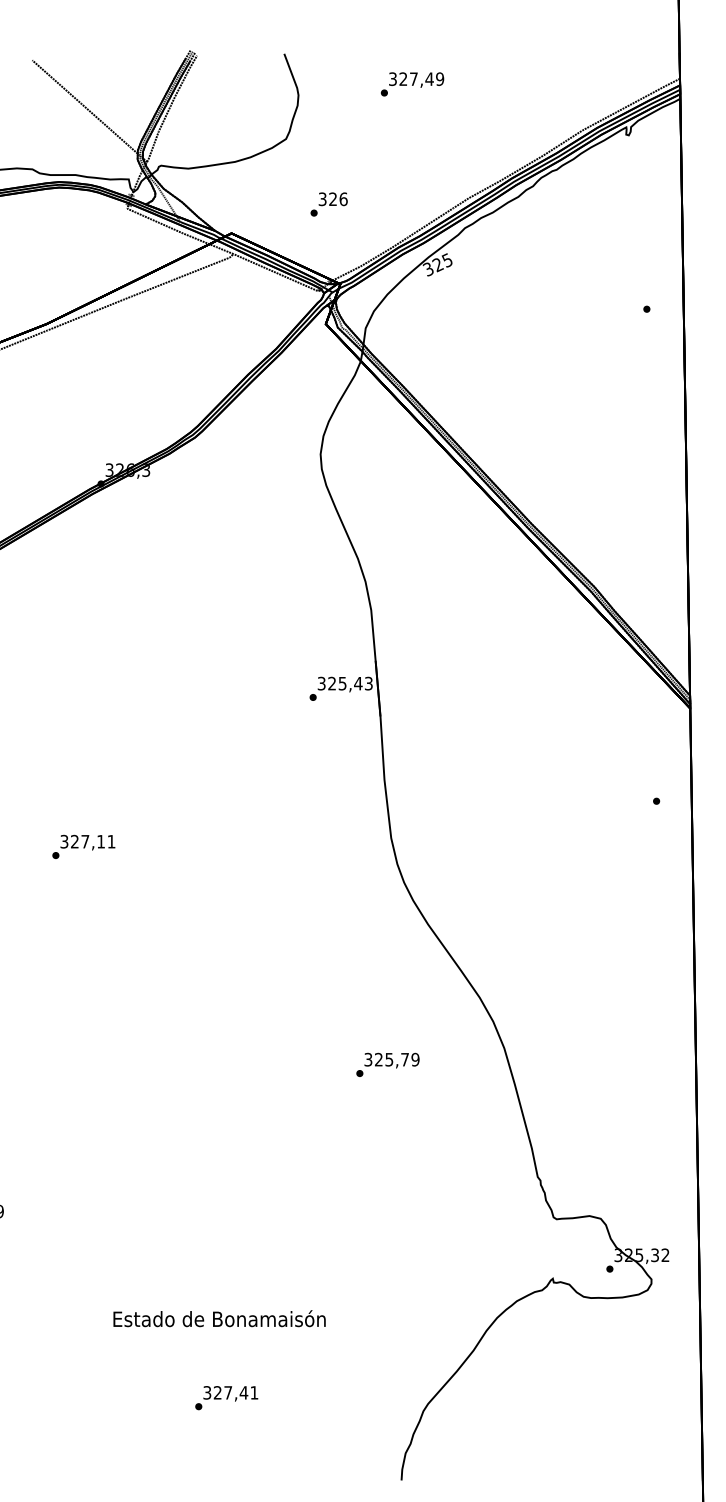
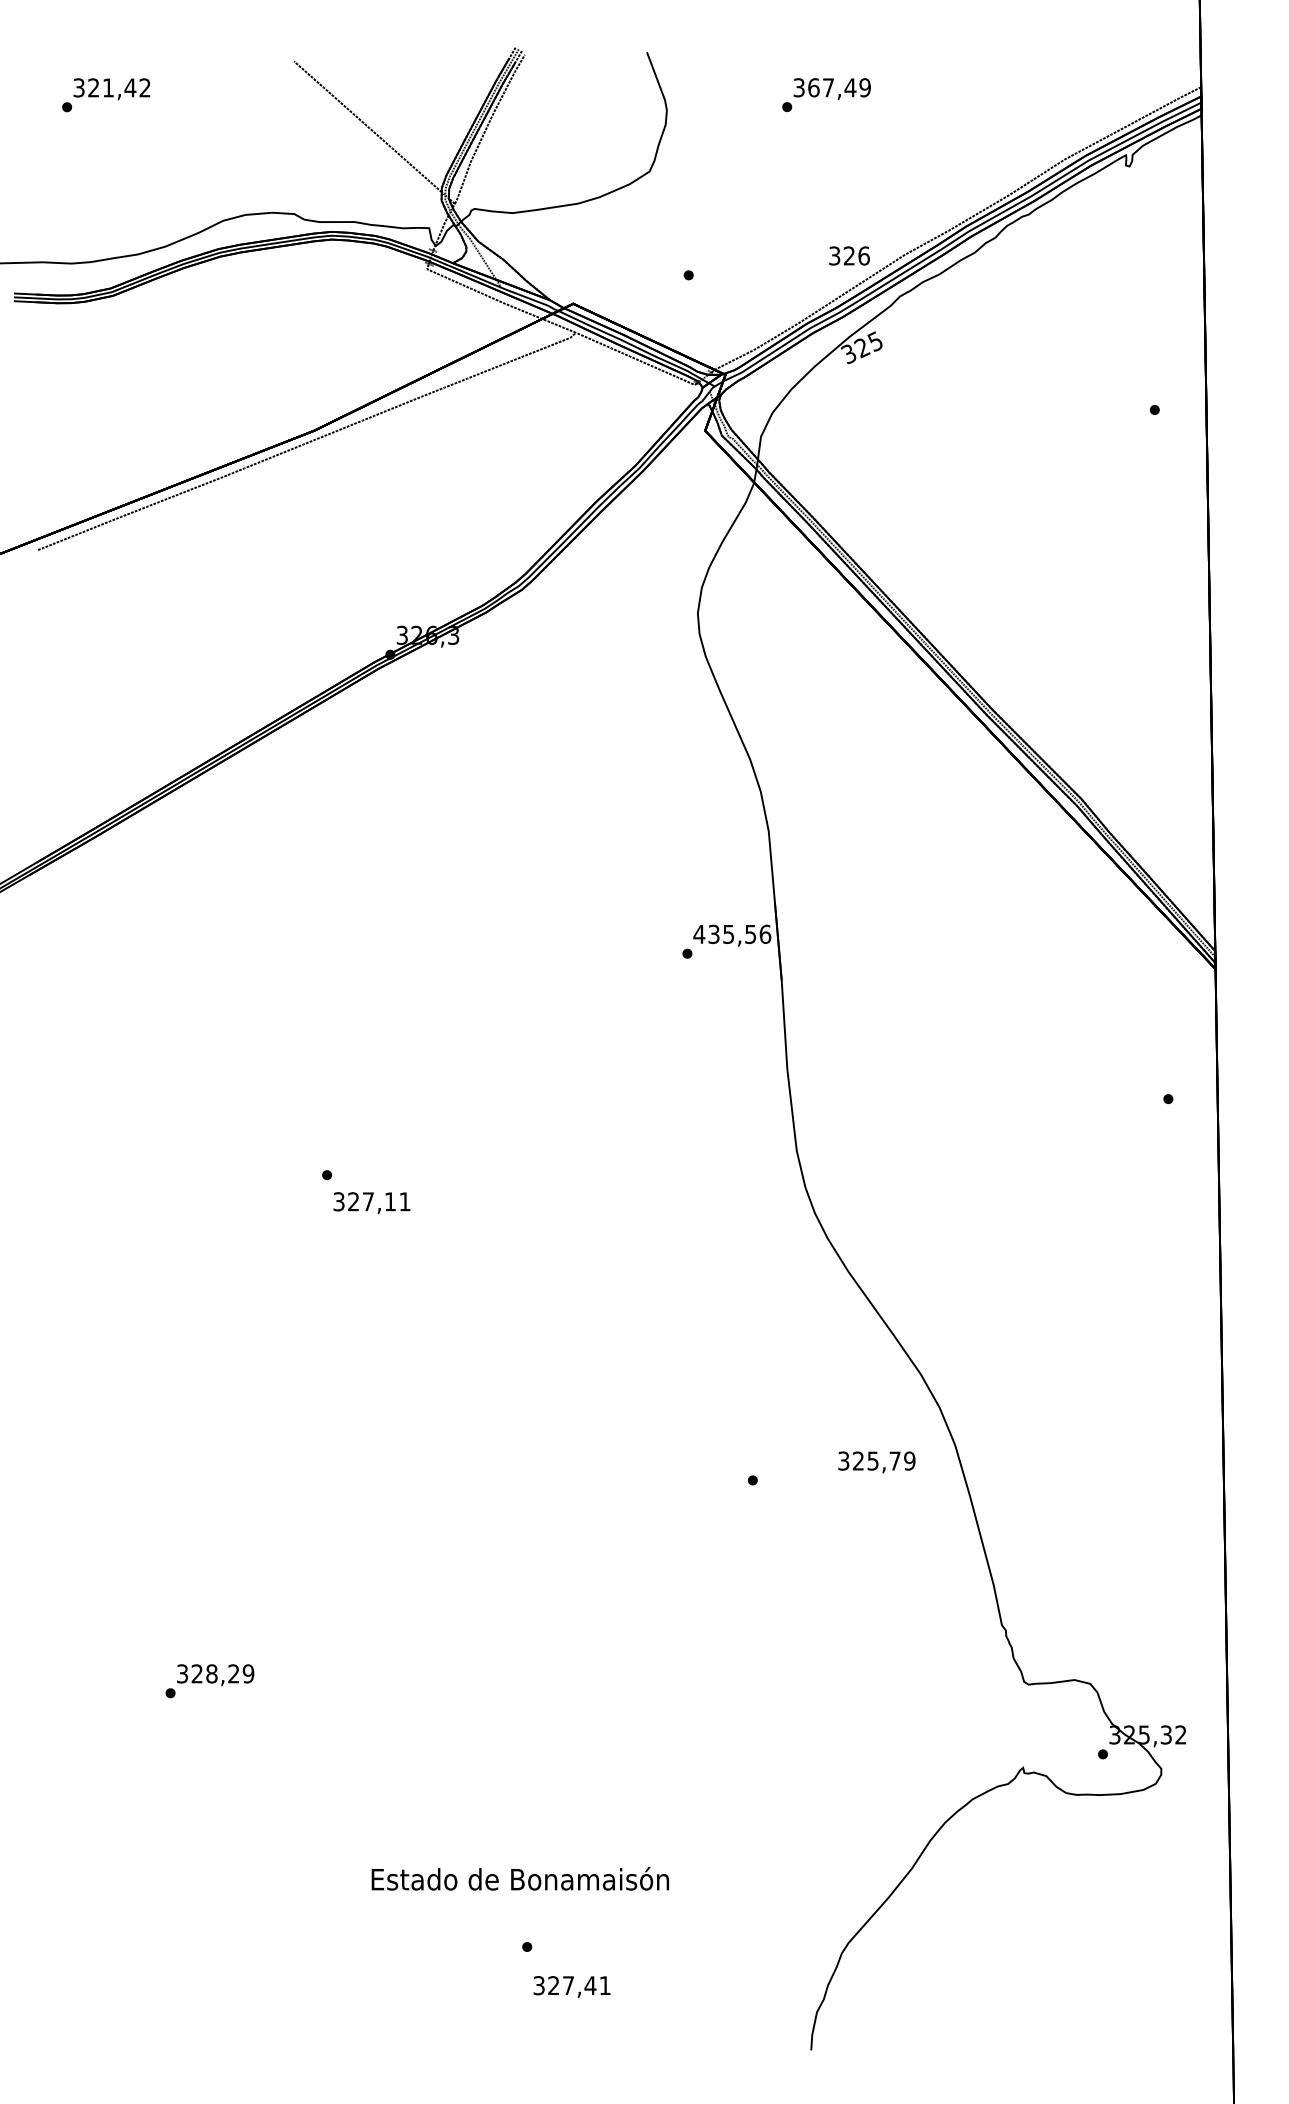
text: (403, 78) -> (813, 87), 327,49 -> 367,49
text: (333, 198) -> (849, 255), moved
text: (345, 683) -> (732, 933), 325,43 -> 435,56
text: (87, 842) -> (371, 1203), moved
text: (391, 1060) -> (876, 1462), moved
text: (218, 1318) -> (519, 1878), moved
text: (230, 1393) -> (571, 1986), moved

